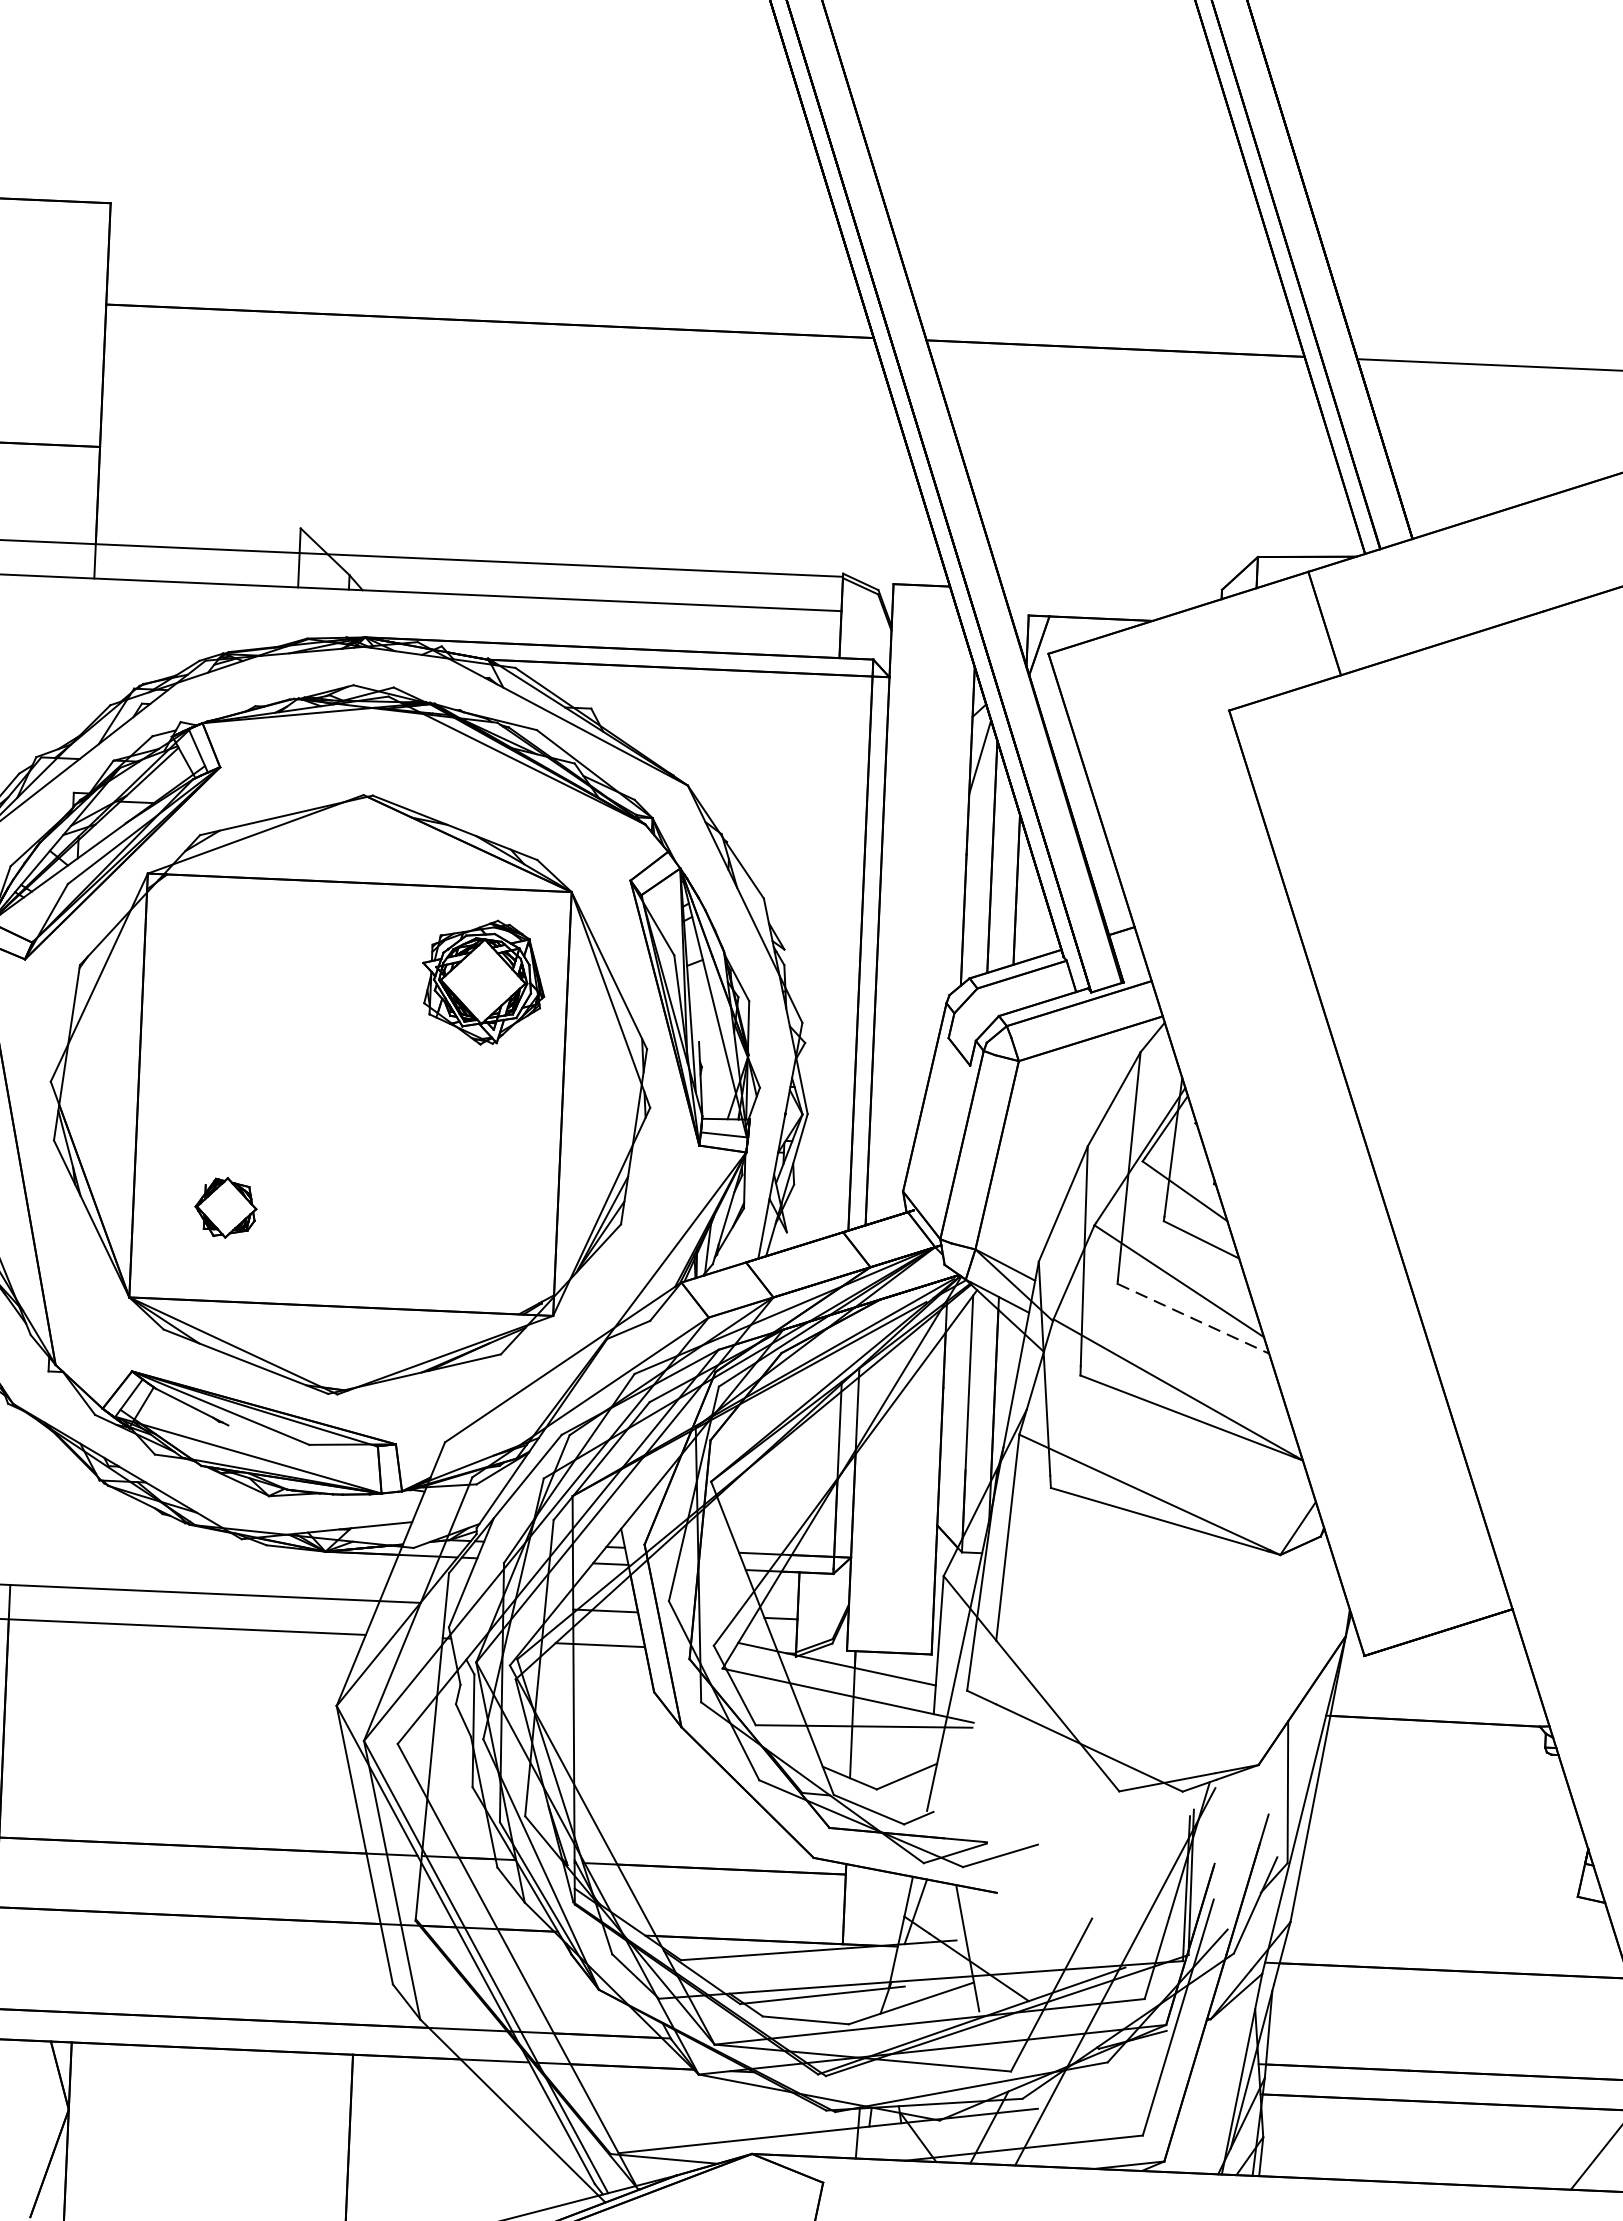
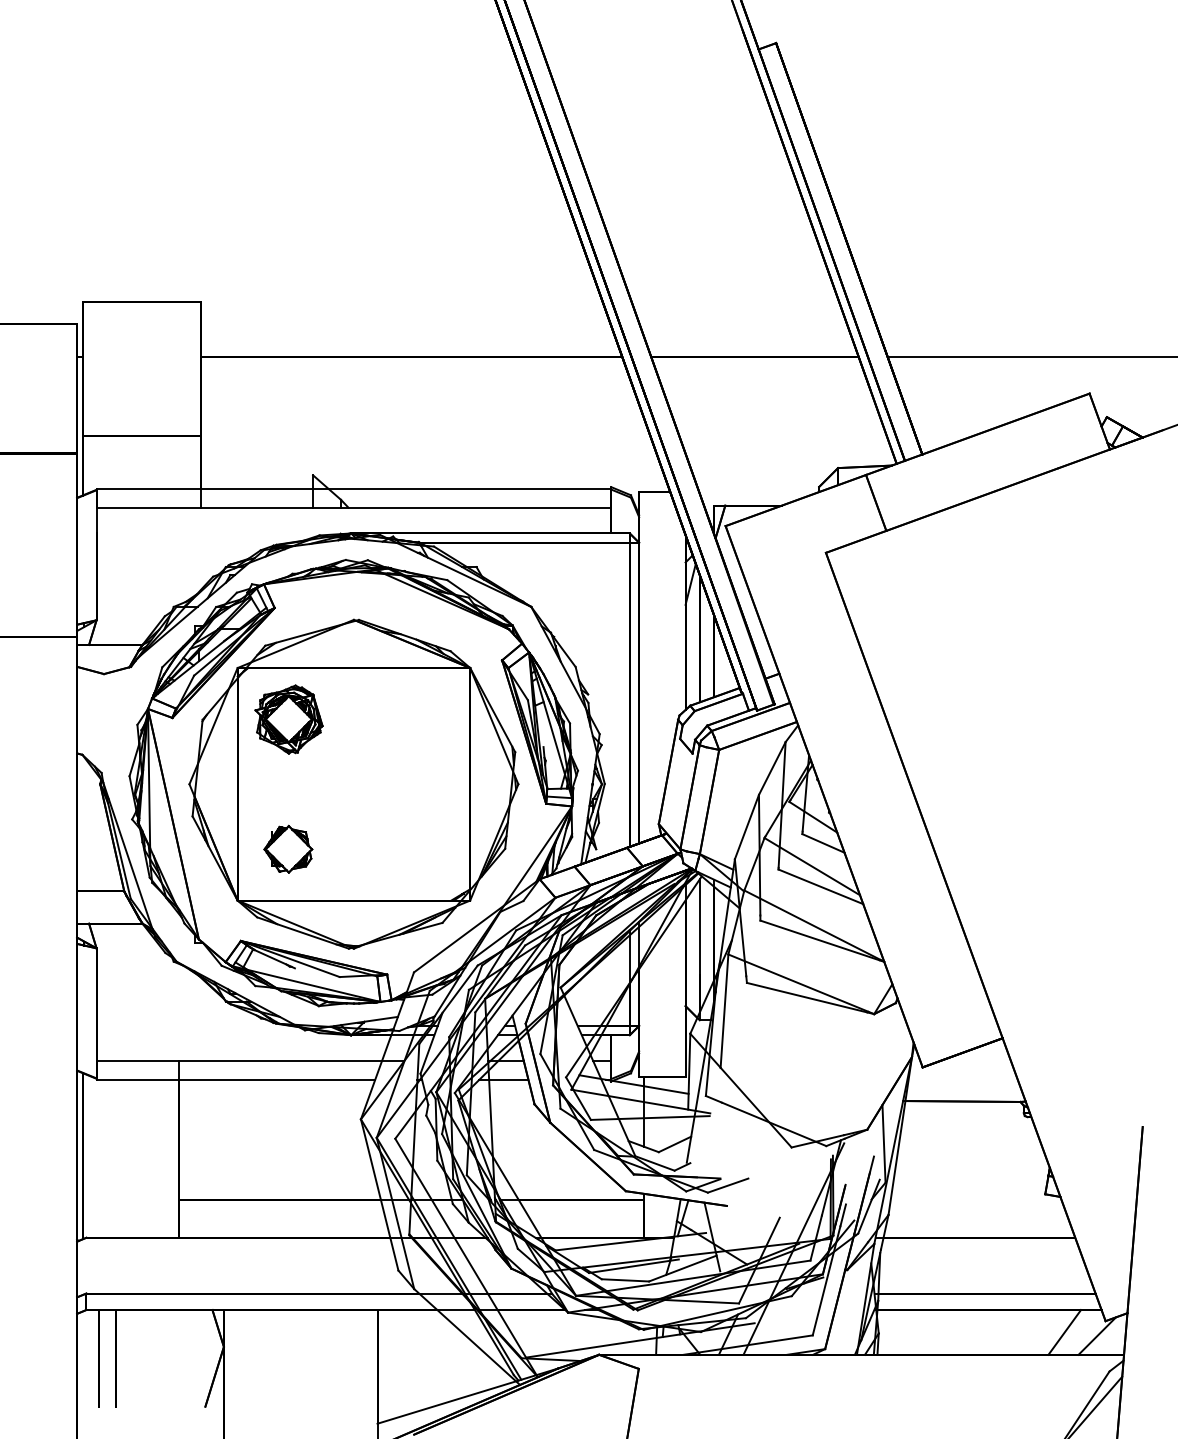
part: (482, 982) -> (288, 719), moved
part: (226, 1206) -> (288, 848), size x1.43
line: (1192, 1318) -> (820, 886), dashed -> solid

